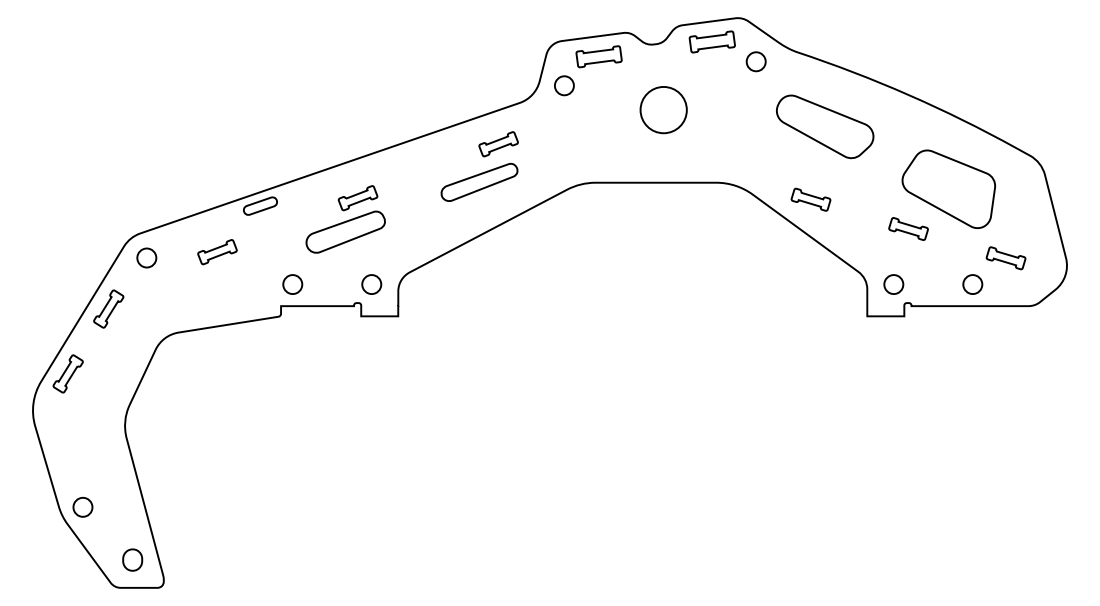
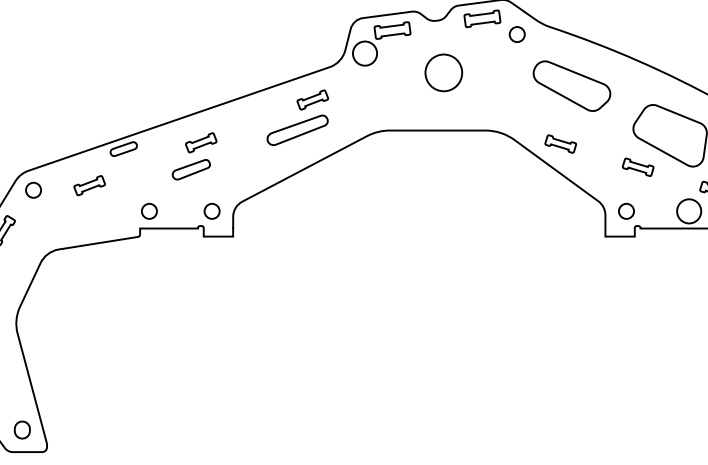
circle: (563, 85) -> (364, 53), size x1.6
part: (345, 231) -> (191, 169), size x0.6
circle: (972, 284) -> (688, 211), size x1.6

